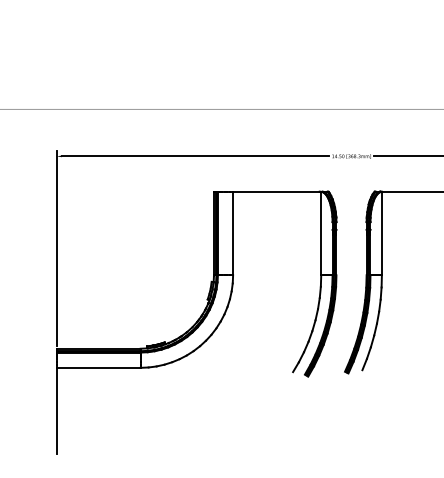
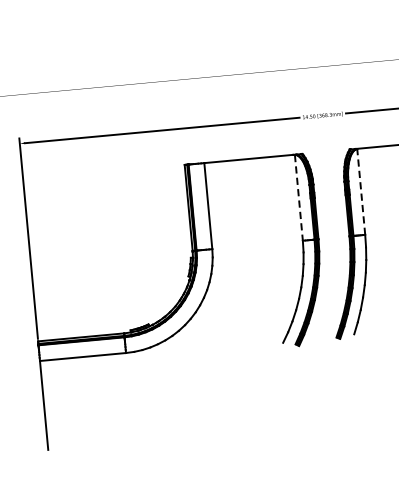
line: (321, 233) -> (299, 197), solid -> dashed
line: (381, 233) -> (360, 191), solid -> dashed

